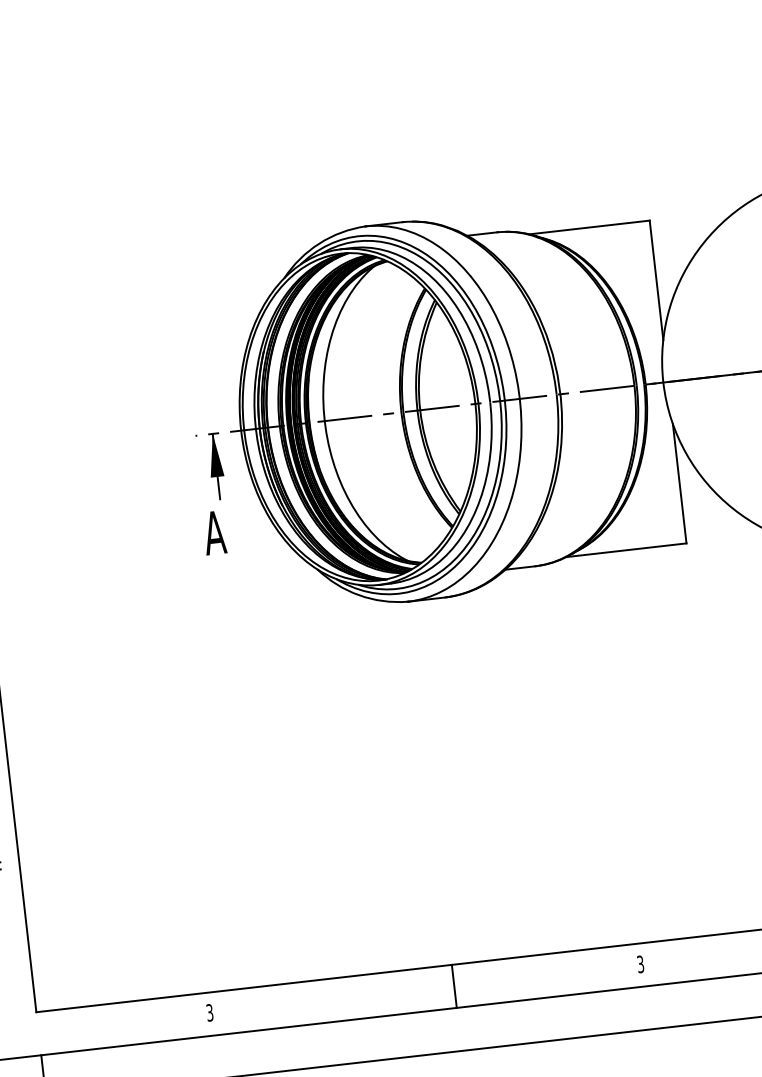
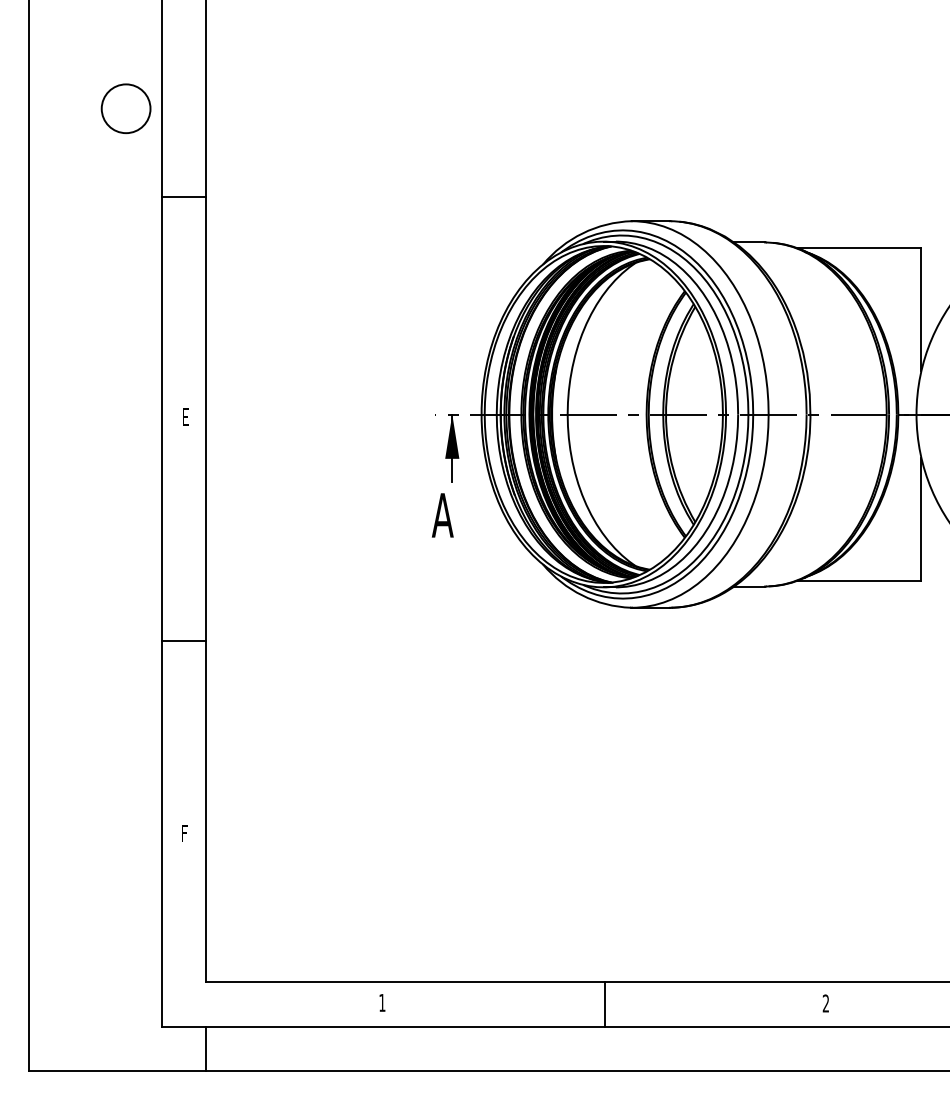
text: (640, 964) -> (825, 1003), 3 -> 2
line: (453, 986) -> (604, 1004), moved
text: (210, 1012) -> (382, 1002), 3 -> 1

